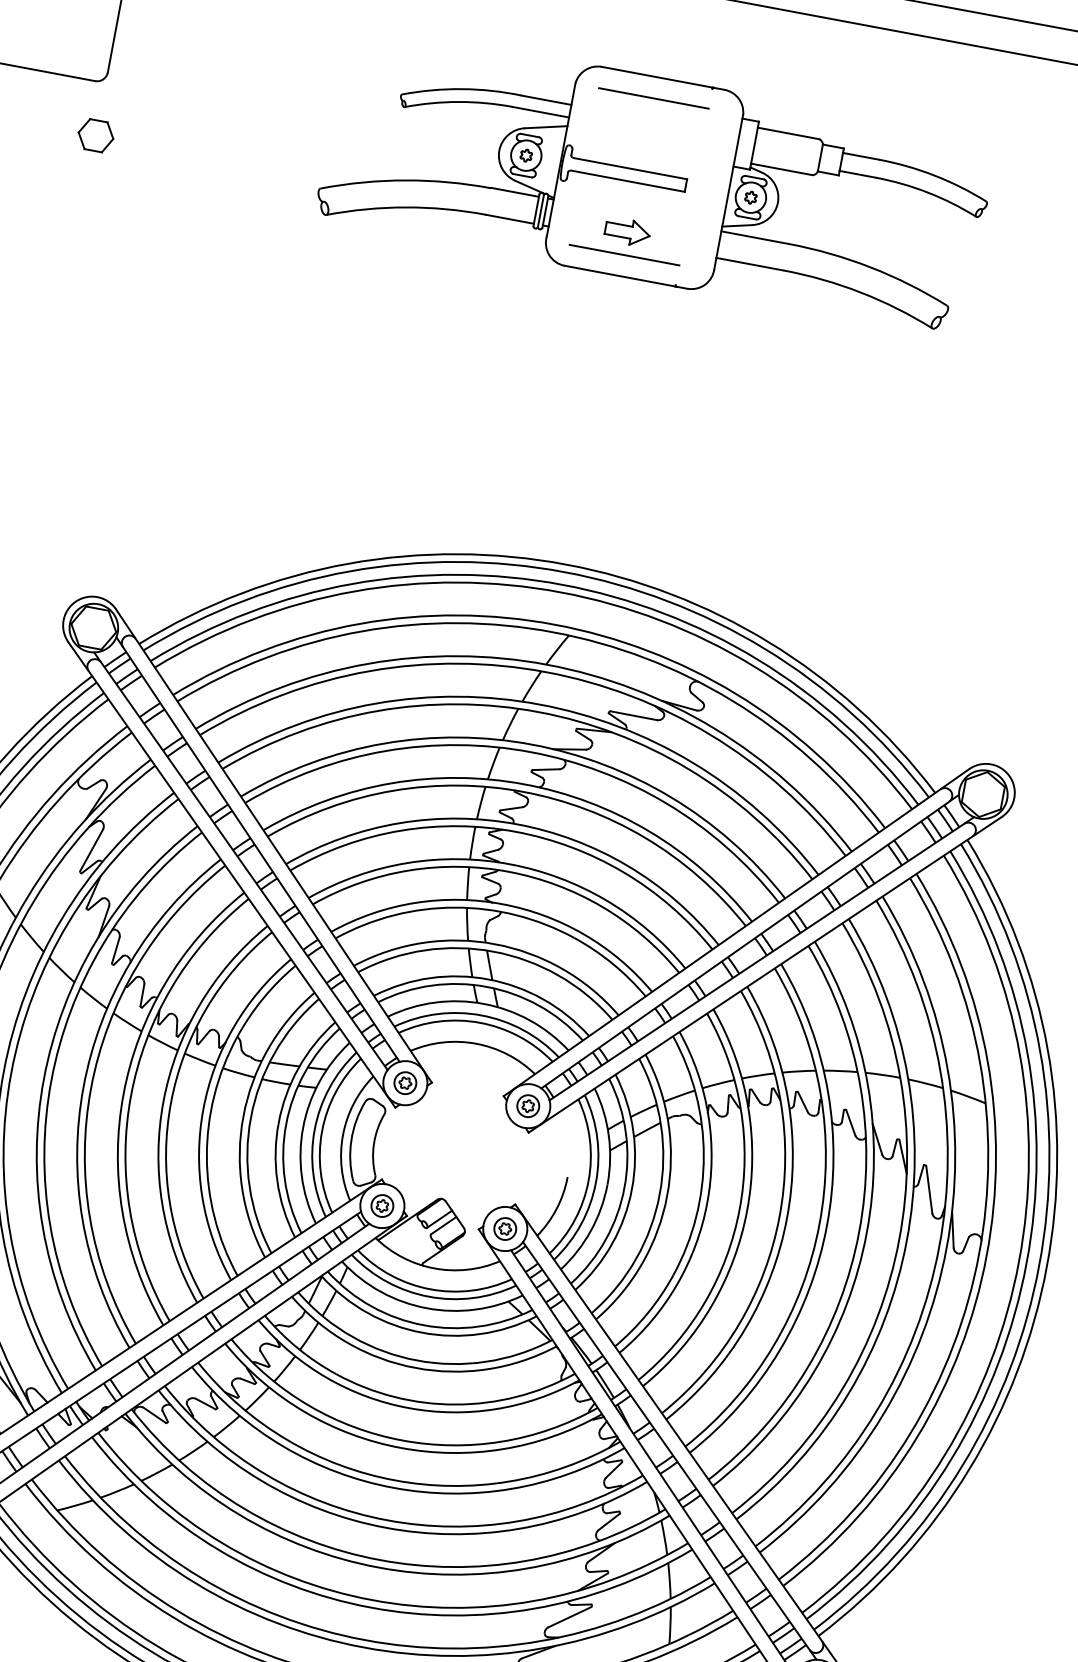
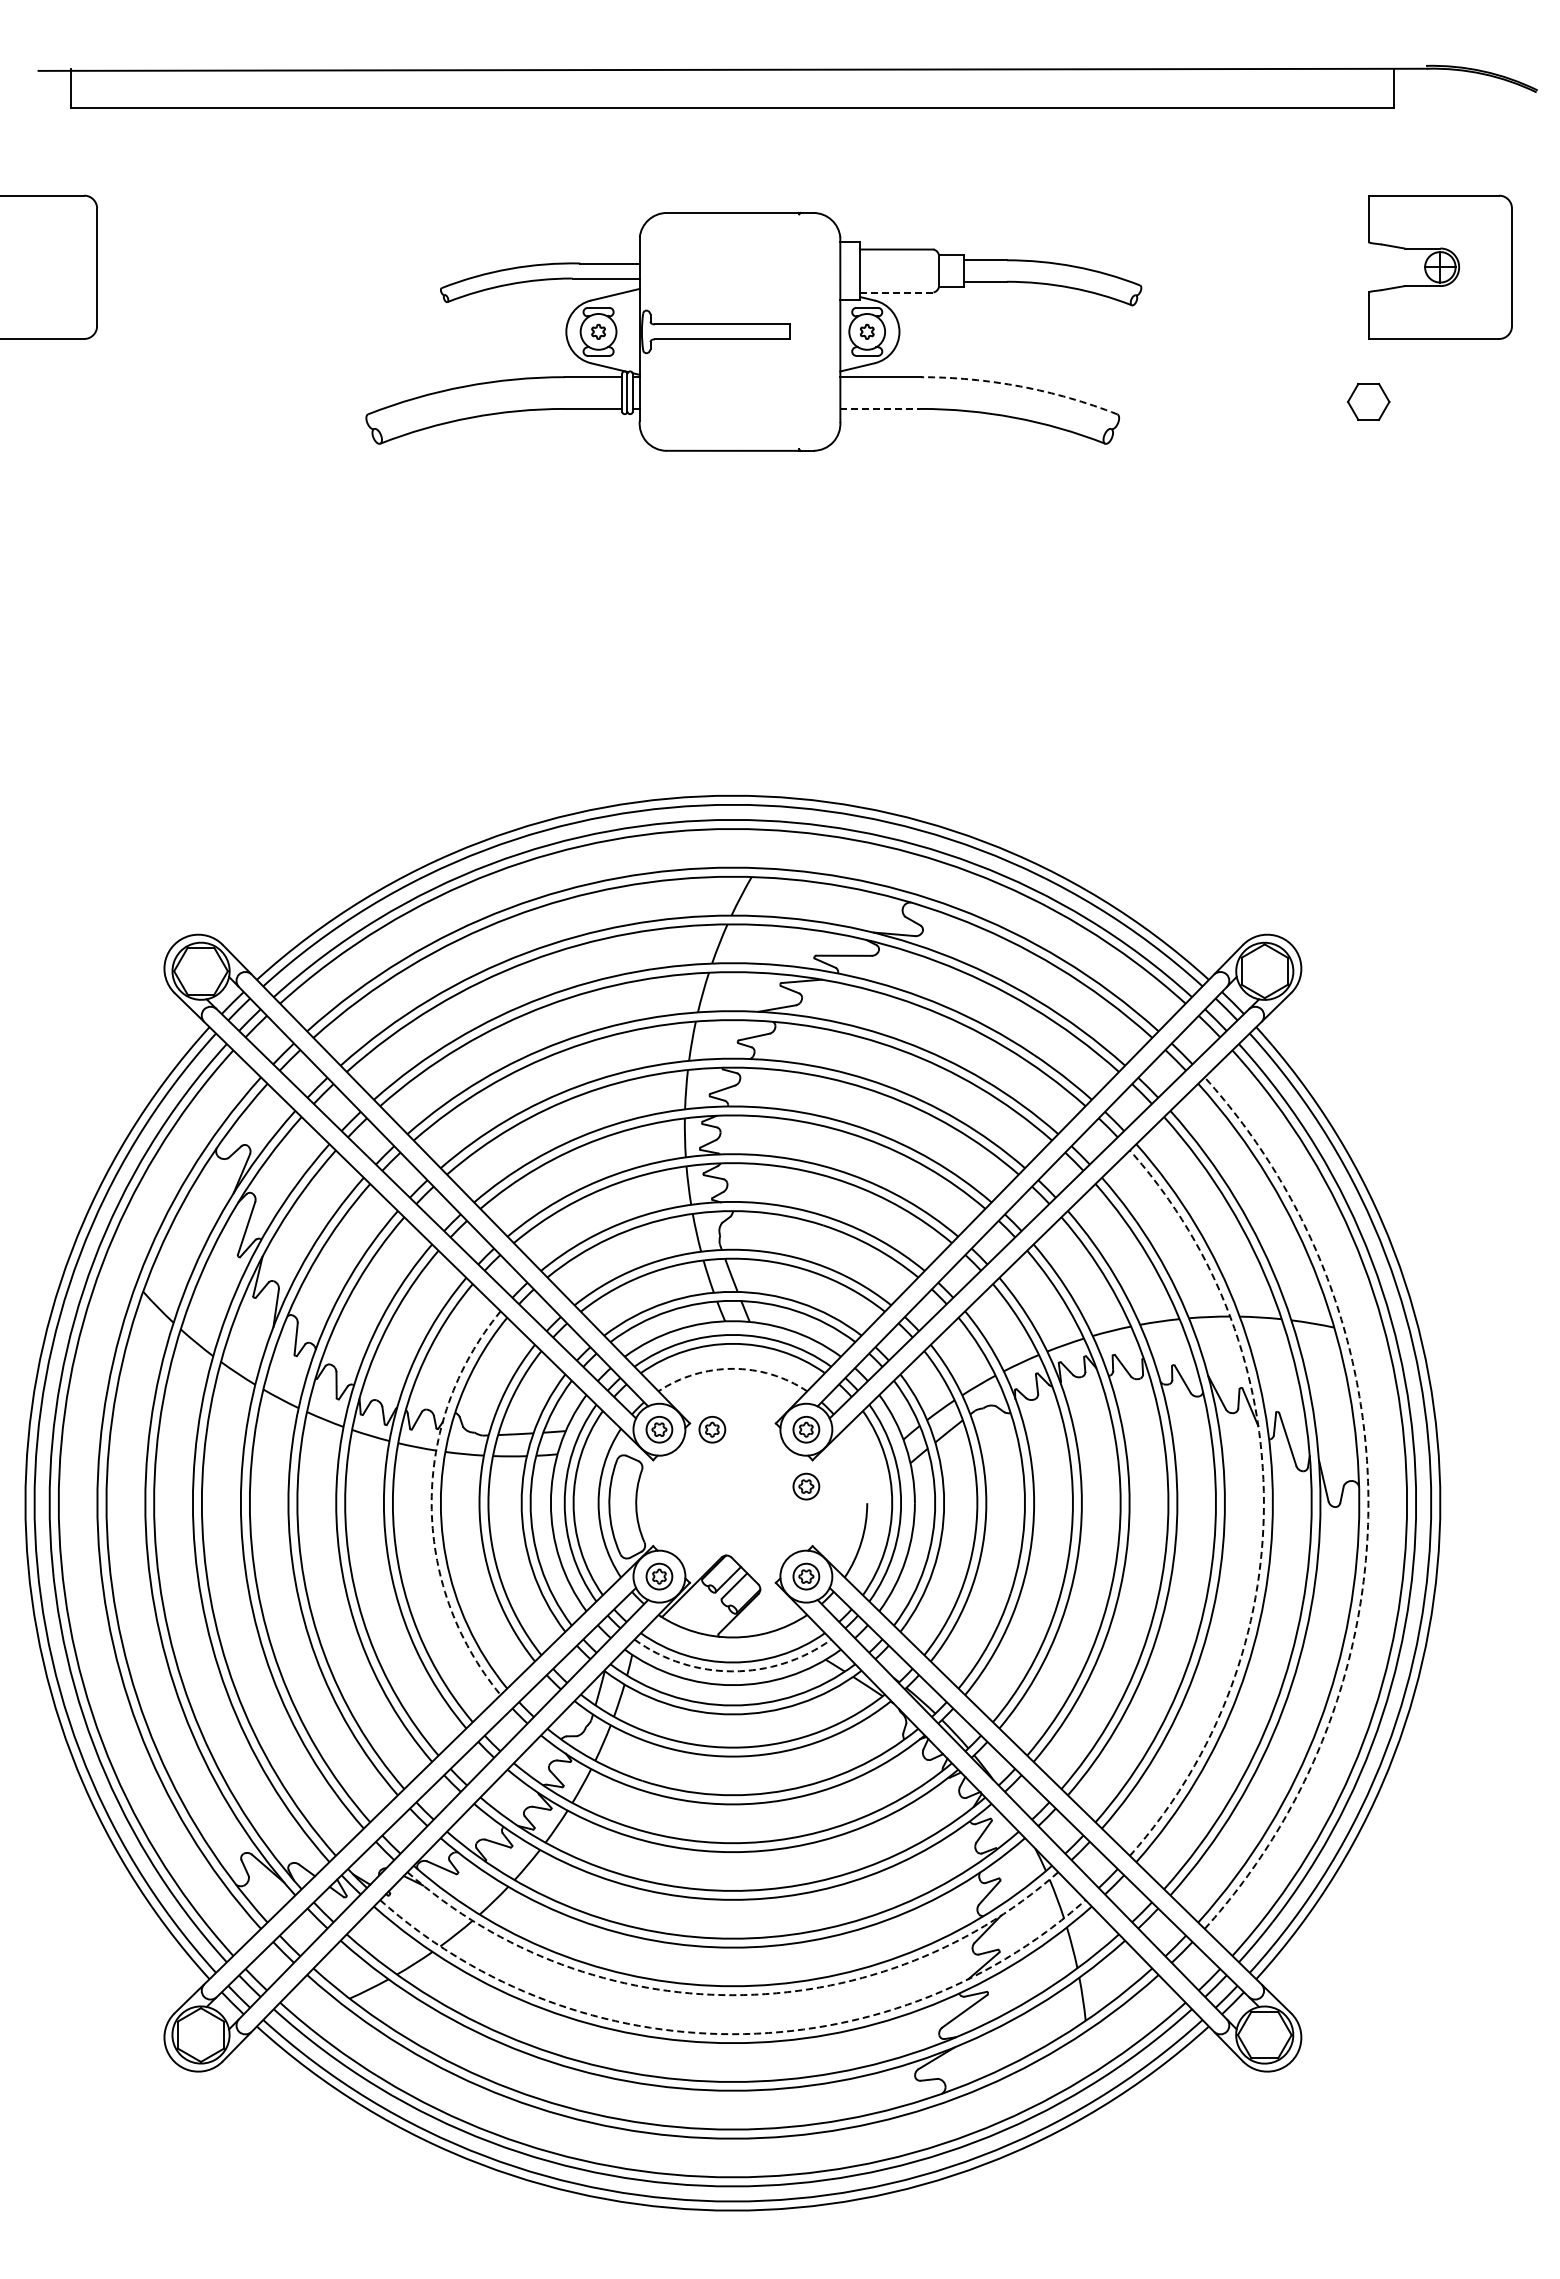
line: (653, 98) -> (733, 238), removed
part: (95, 135) -> (96, 401), removed
line: (781, 169) -> (896, 292), solid -> dashed
part: (627, 232) -> (732, 398), removed
line: (624, 255) -> (733, 425), removed
line: (750, 263) -> (880, 408), solid -> dashed
arc: (870, 267) -> (1020, 386), solid -> dashed
arc: (476, 1043) -> (732, 1368), solid -> dashed
part: (449, 1091) -> (712, 1429), added
arc: (203, 1109) -> (431, 1503), solid -> dashed
part: (519, 1153) -> (806, 1486), added
arc: (898, 1239) -> (1263, 1503), solid -> dashed
arc: (986, 1255) -> (1368, 1503), solid -> dashed
arc: (428, 1296) -> (732, 1671), solid -> dashed
arc: (377, 1567) -> (732, 1995), solid -> dashed
arc: (371, 1600) -> (732, 2034), solid -> dashed

